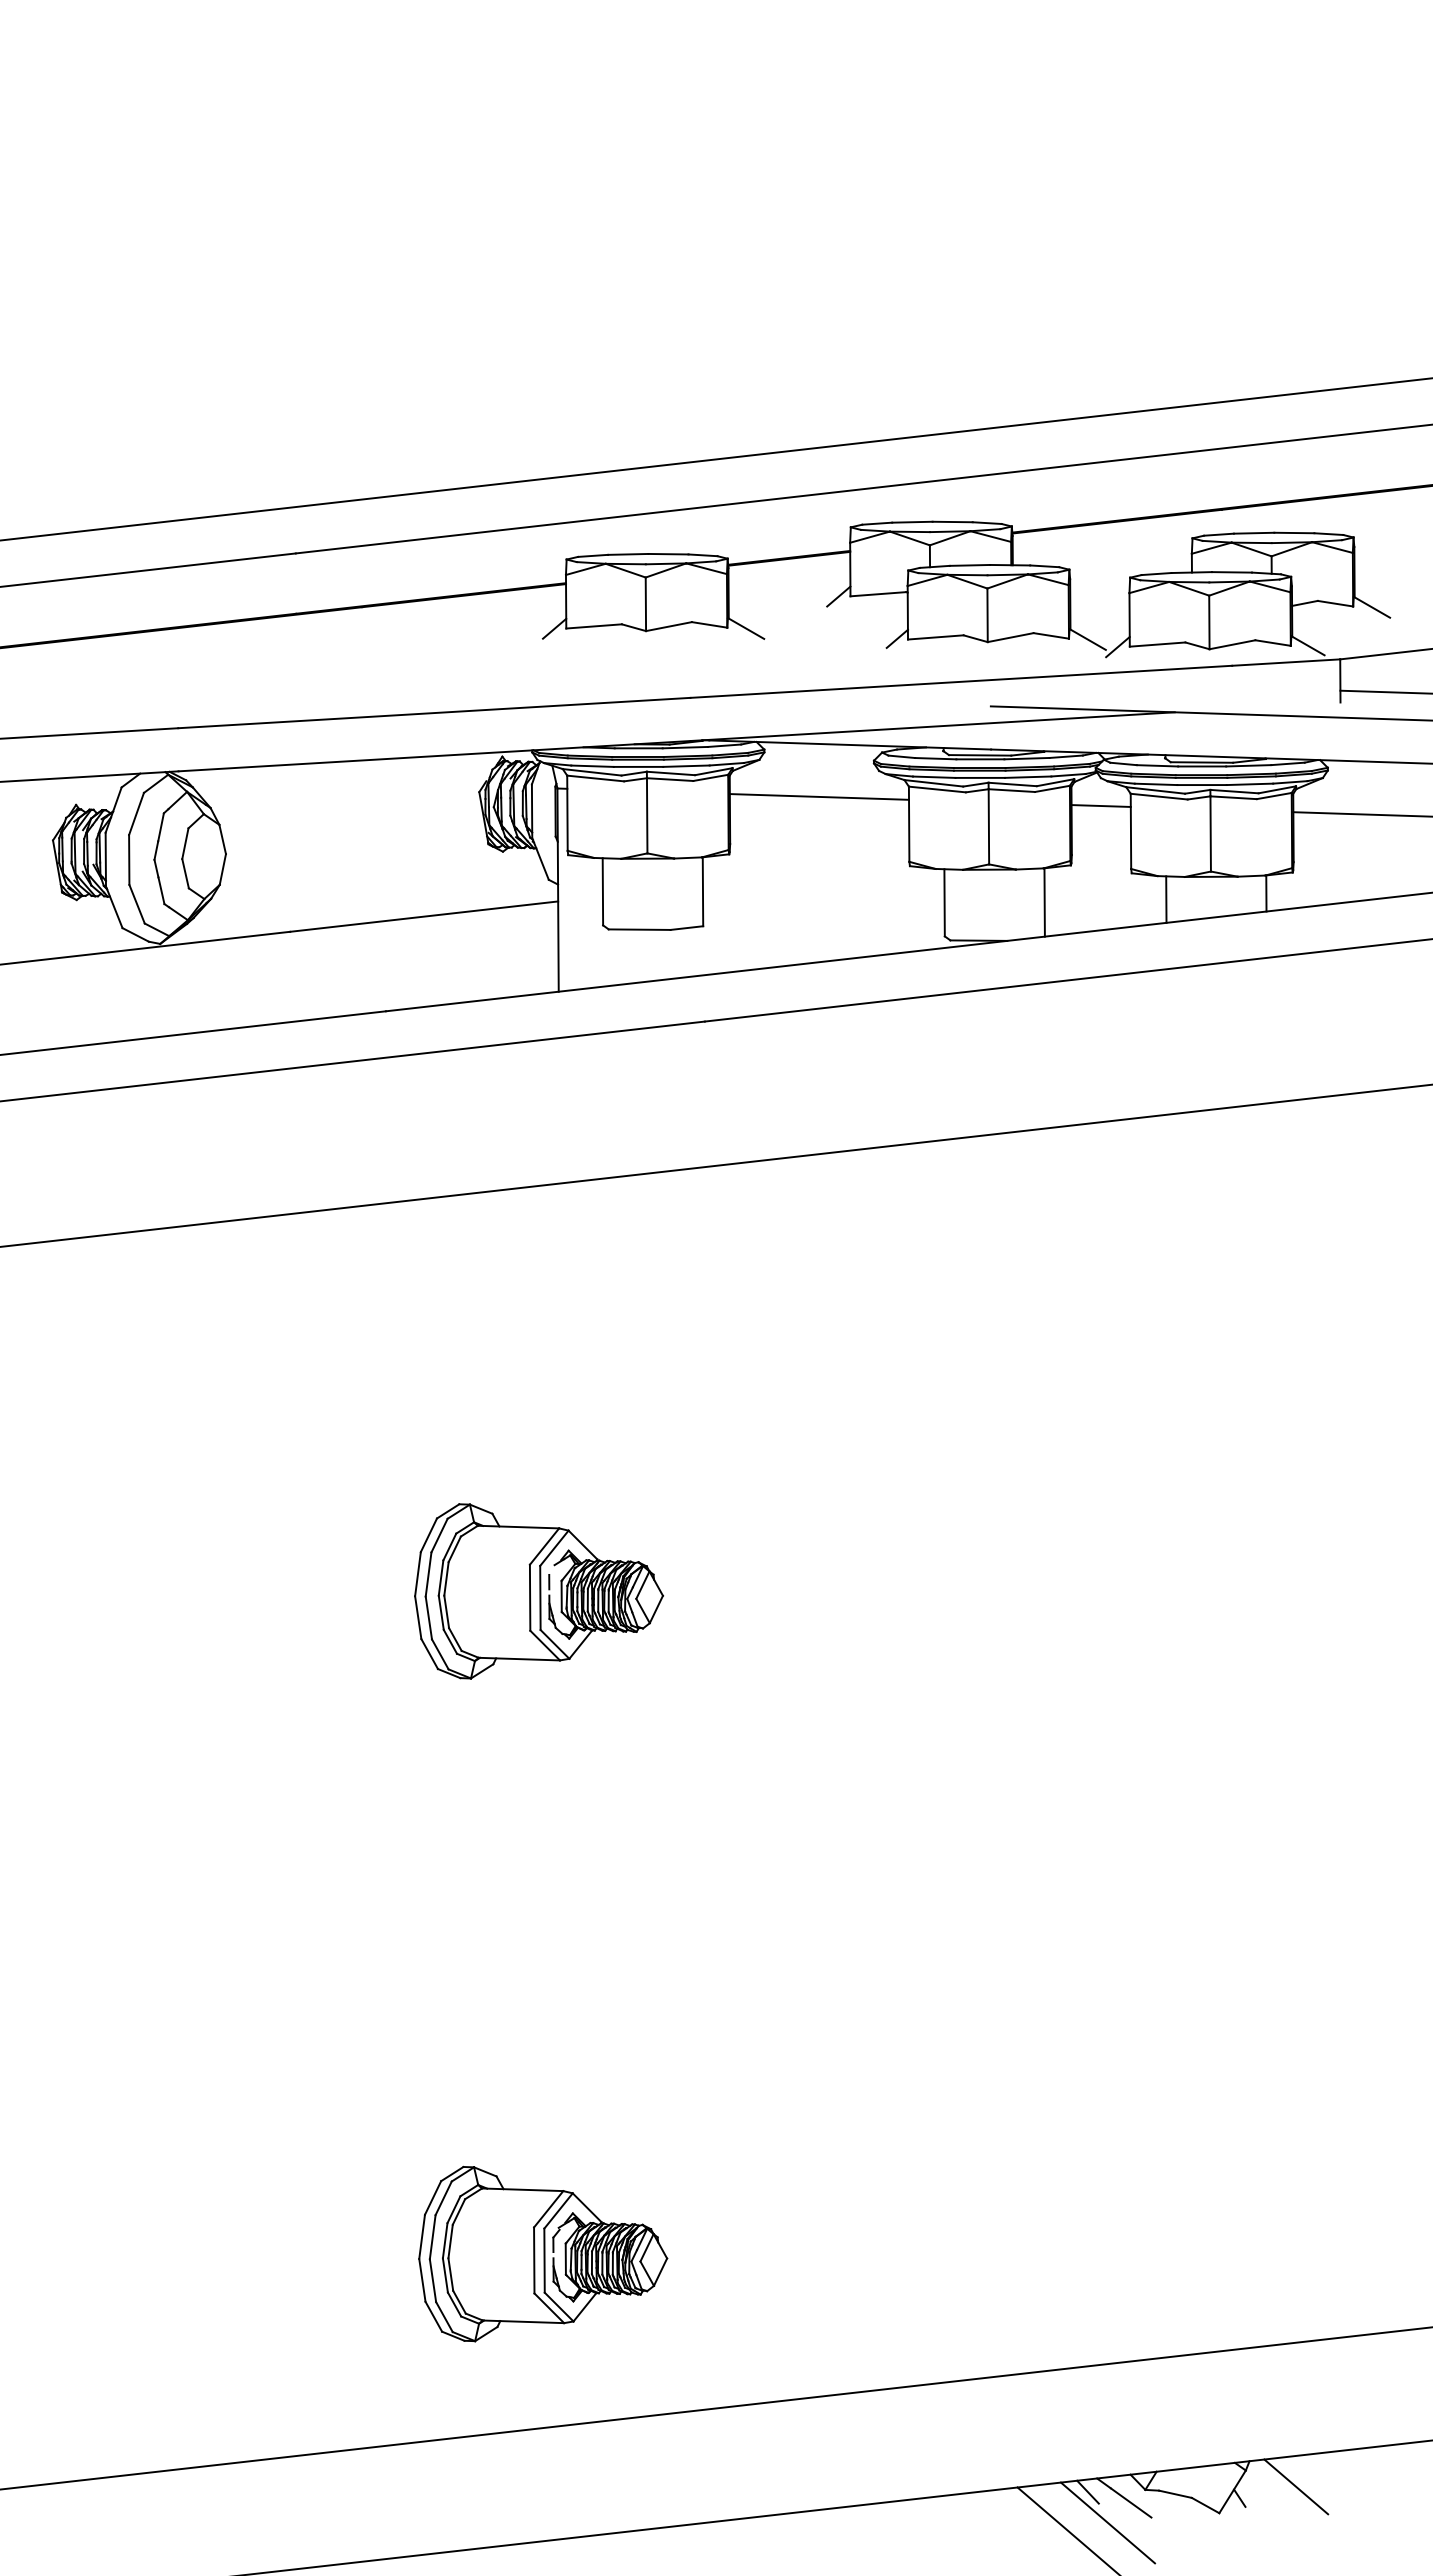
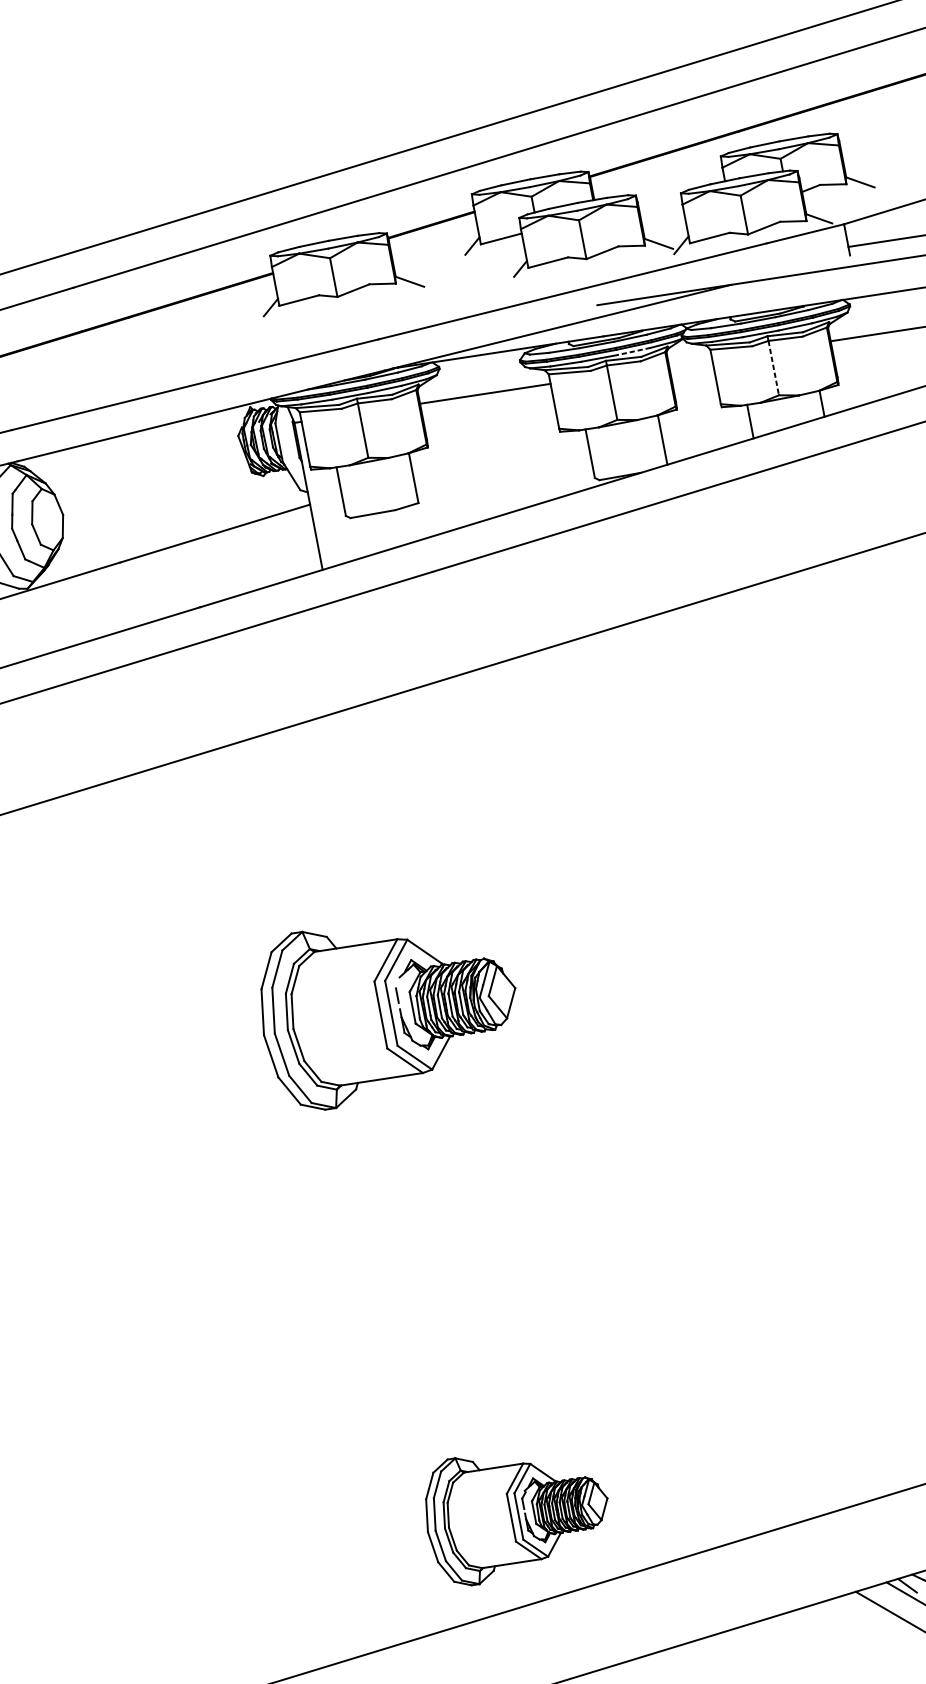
line: (1027, 777) -> (633, 351), solid -> dashed
line: (1100, 805) -> (690, 362), removed
line: (1210, 833) -> (773, 367), solid -> dashed
part: (539, 1591) -> (389, 1006), size x1.4
part: (543, 2253) -> (517, 1511), moved

